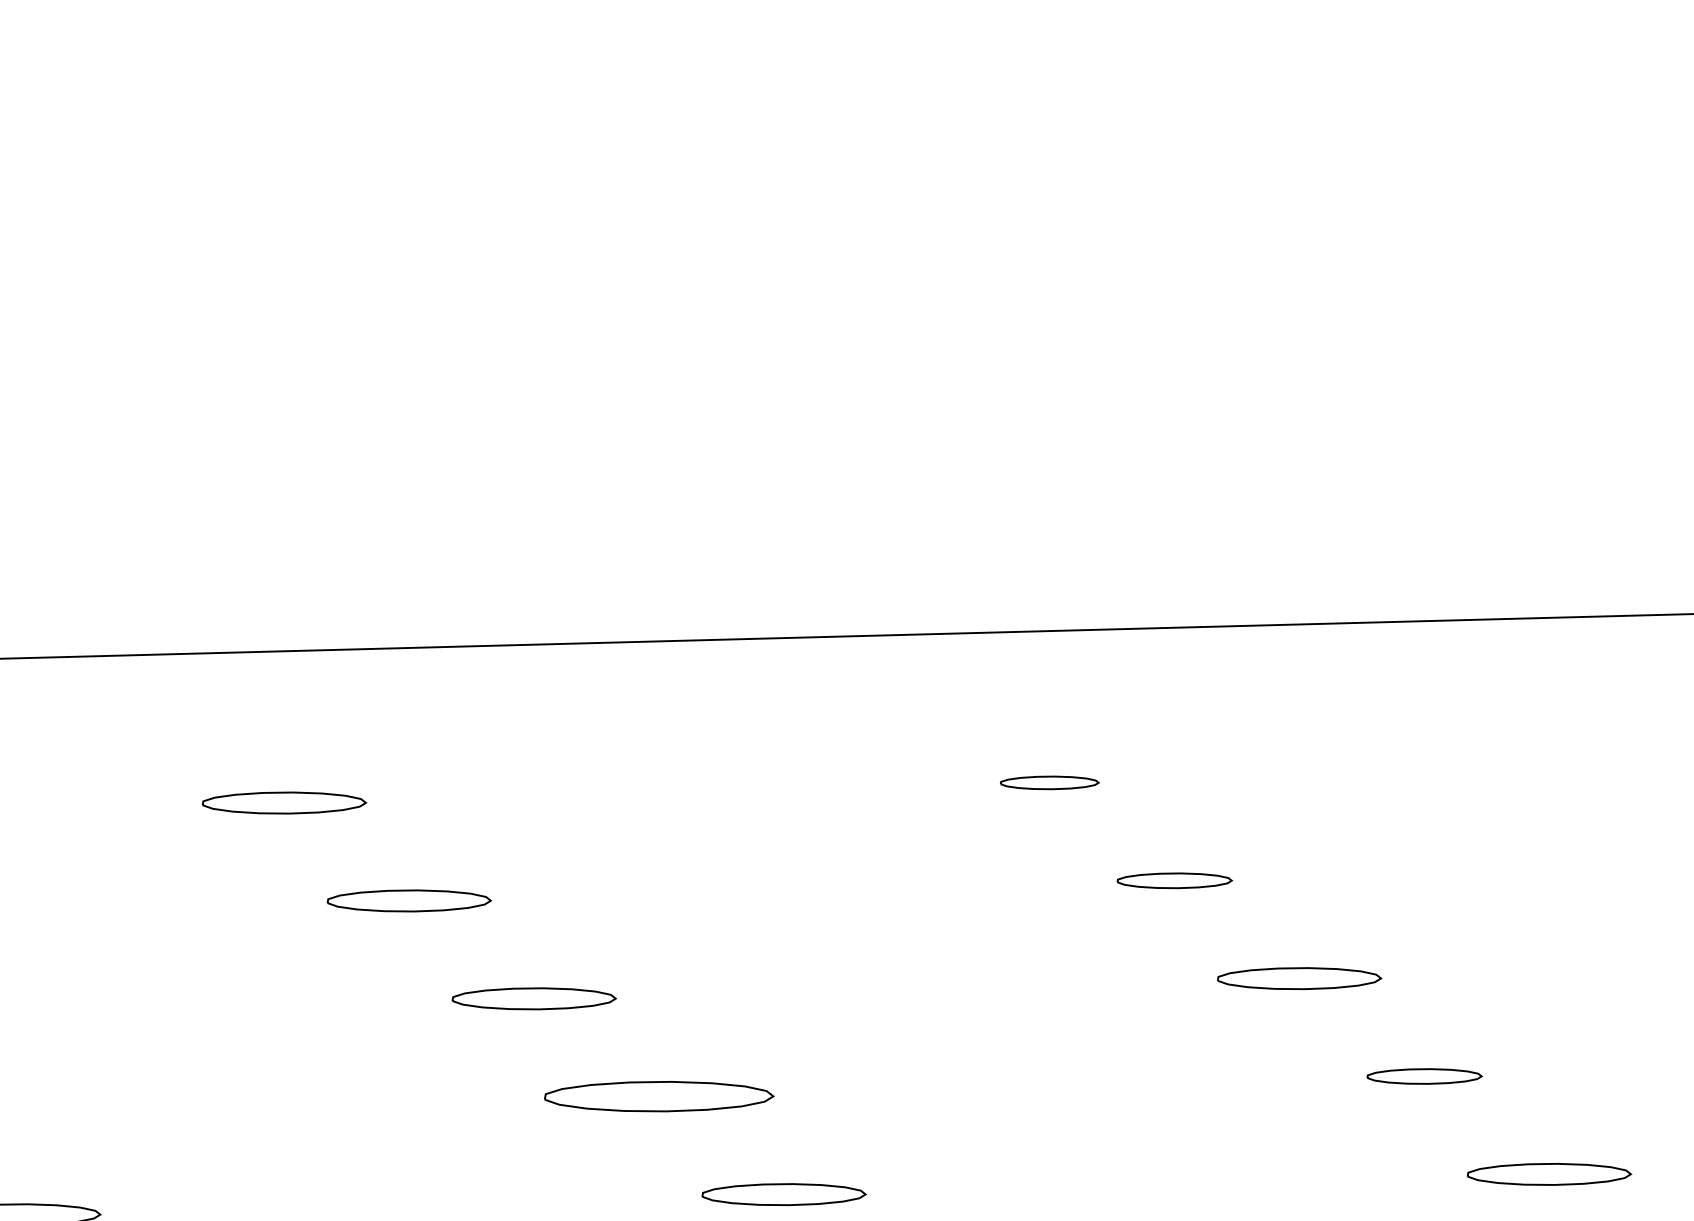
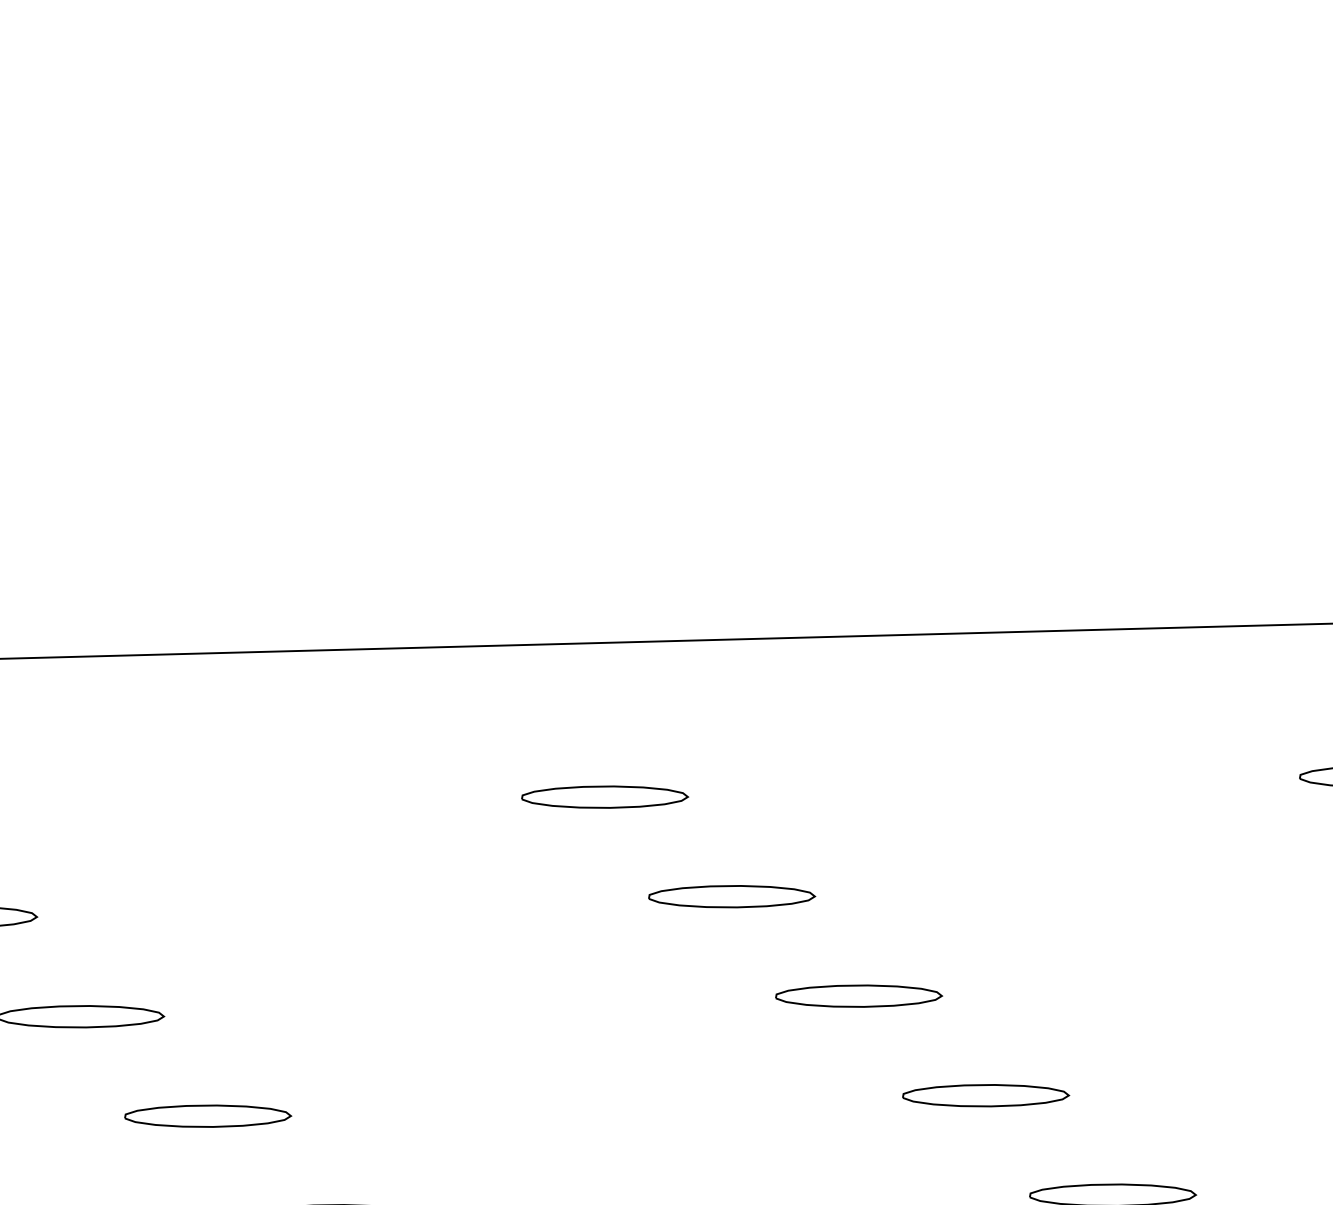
part: (1049, 782) -> (604, 796), size x1.67
part: (1174, 880) -> (731, 896), size x1.43
part: (1424, 1076) -> (986, 1095), size x1.43
part: (658, 1096) -> (207, 1115), size x0.71

